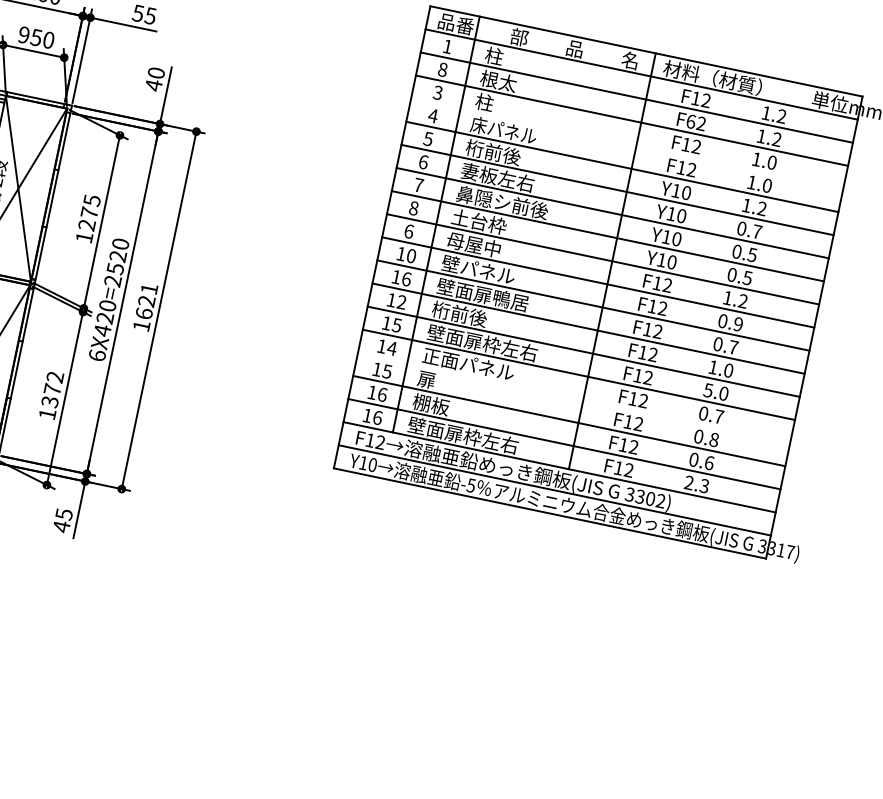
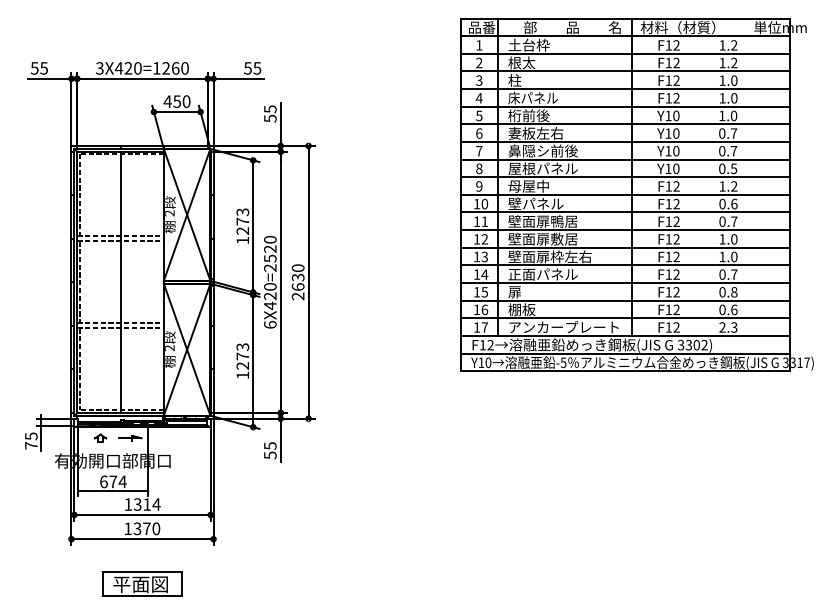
text: (23, 34) -> (167, 101), 950 -> 450
text: (512, 58) -> (528, 44), 柱 -> 土台枠
text: (443, 69) -> (479, 62), 8 -> 2
text: (155, 78) -> (270, 113), 40 -> 55
text: (690, 120) -> (668, 62), F62 -> F12
line: (627, 144) -> (625, 89), added
text: (91, 199) -> (242, 211), 1275 -> 1273
text: (761, 208) -> (733, 115), 1.2 -> 1.0
text: (496, 225) -> (542, 168), 土台枠 -> 屋根パネル
text: (409, 231) -> (479, 186), 6 -> 9
text: (751, 255) -> (733, 151), 0.5 -> 0.7
text: (406, 278) -> (484, 221), 16 -> 11
text: (144, 307) -> (297, 282), 1621 -> 2630
text: (477, 316) -> (542, 238), 桁前後 -> 壁面扉敷居
text: (738, 323) -> (734, 203), 0.9 -> 0.6
text: (396, 324) -> (484, 256), 15 -> 13
text: (53, 389) -> (243, 356), 1372 -> 1273
text: (708, 389) -> (722, 256), 5.0 -> 1.0
line: (574, 397) -> (625, 282), added
text: (377, 417) -> (484, 327), 16 -> 17
text: (481, 438) -> (563, 326), 壁面扉枠左右 -> アンカープレート
text: (61, 526) -> (270, 455), 45 -> 55

